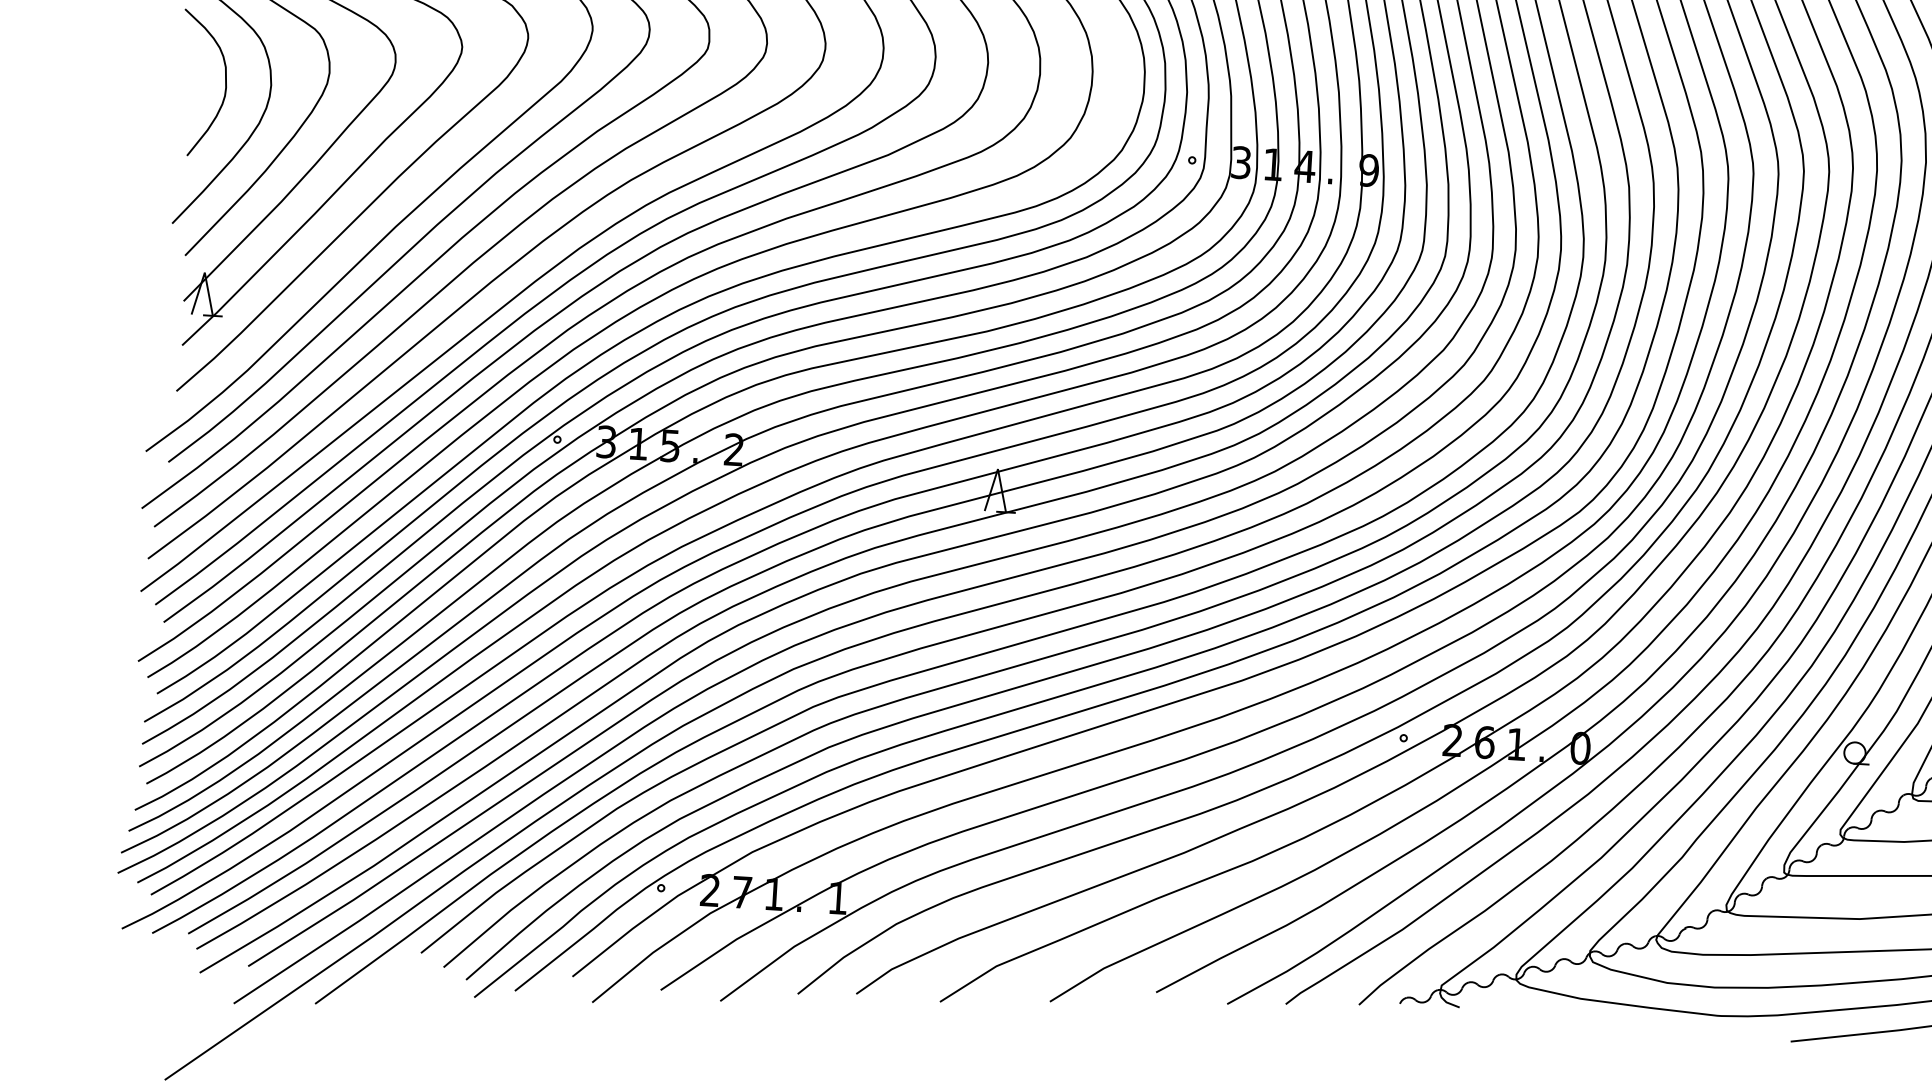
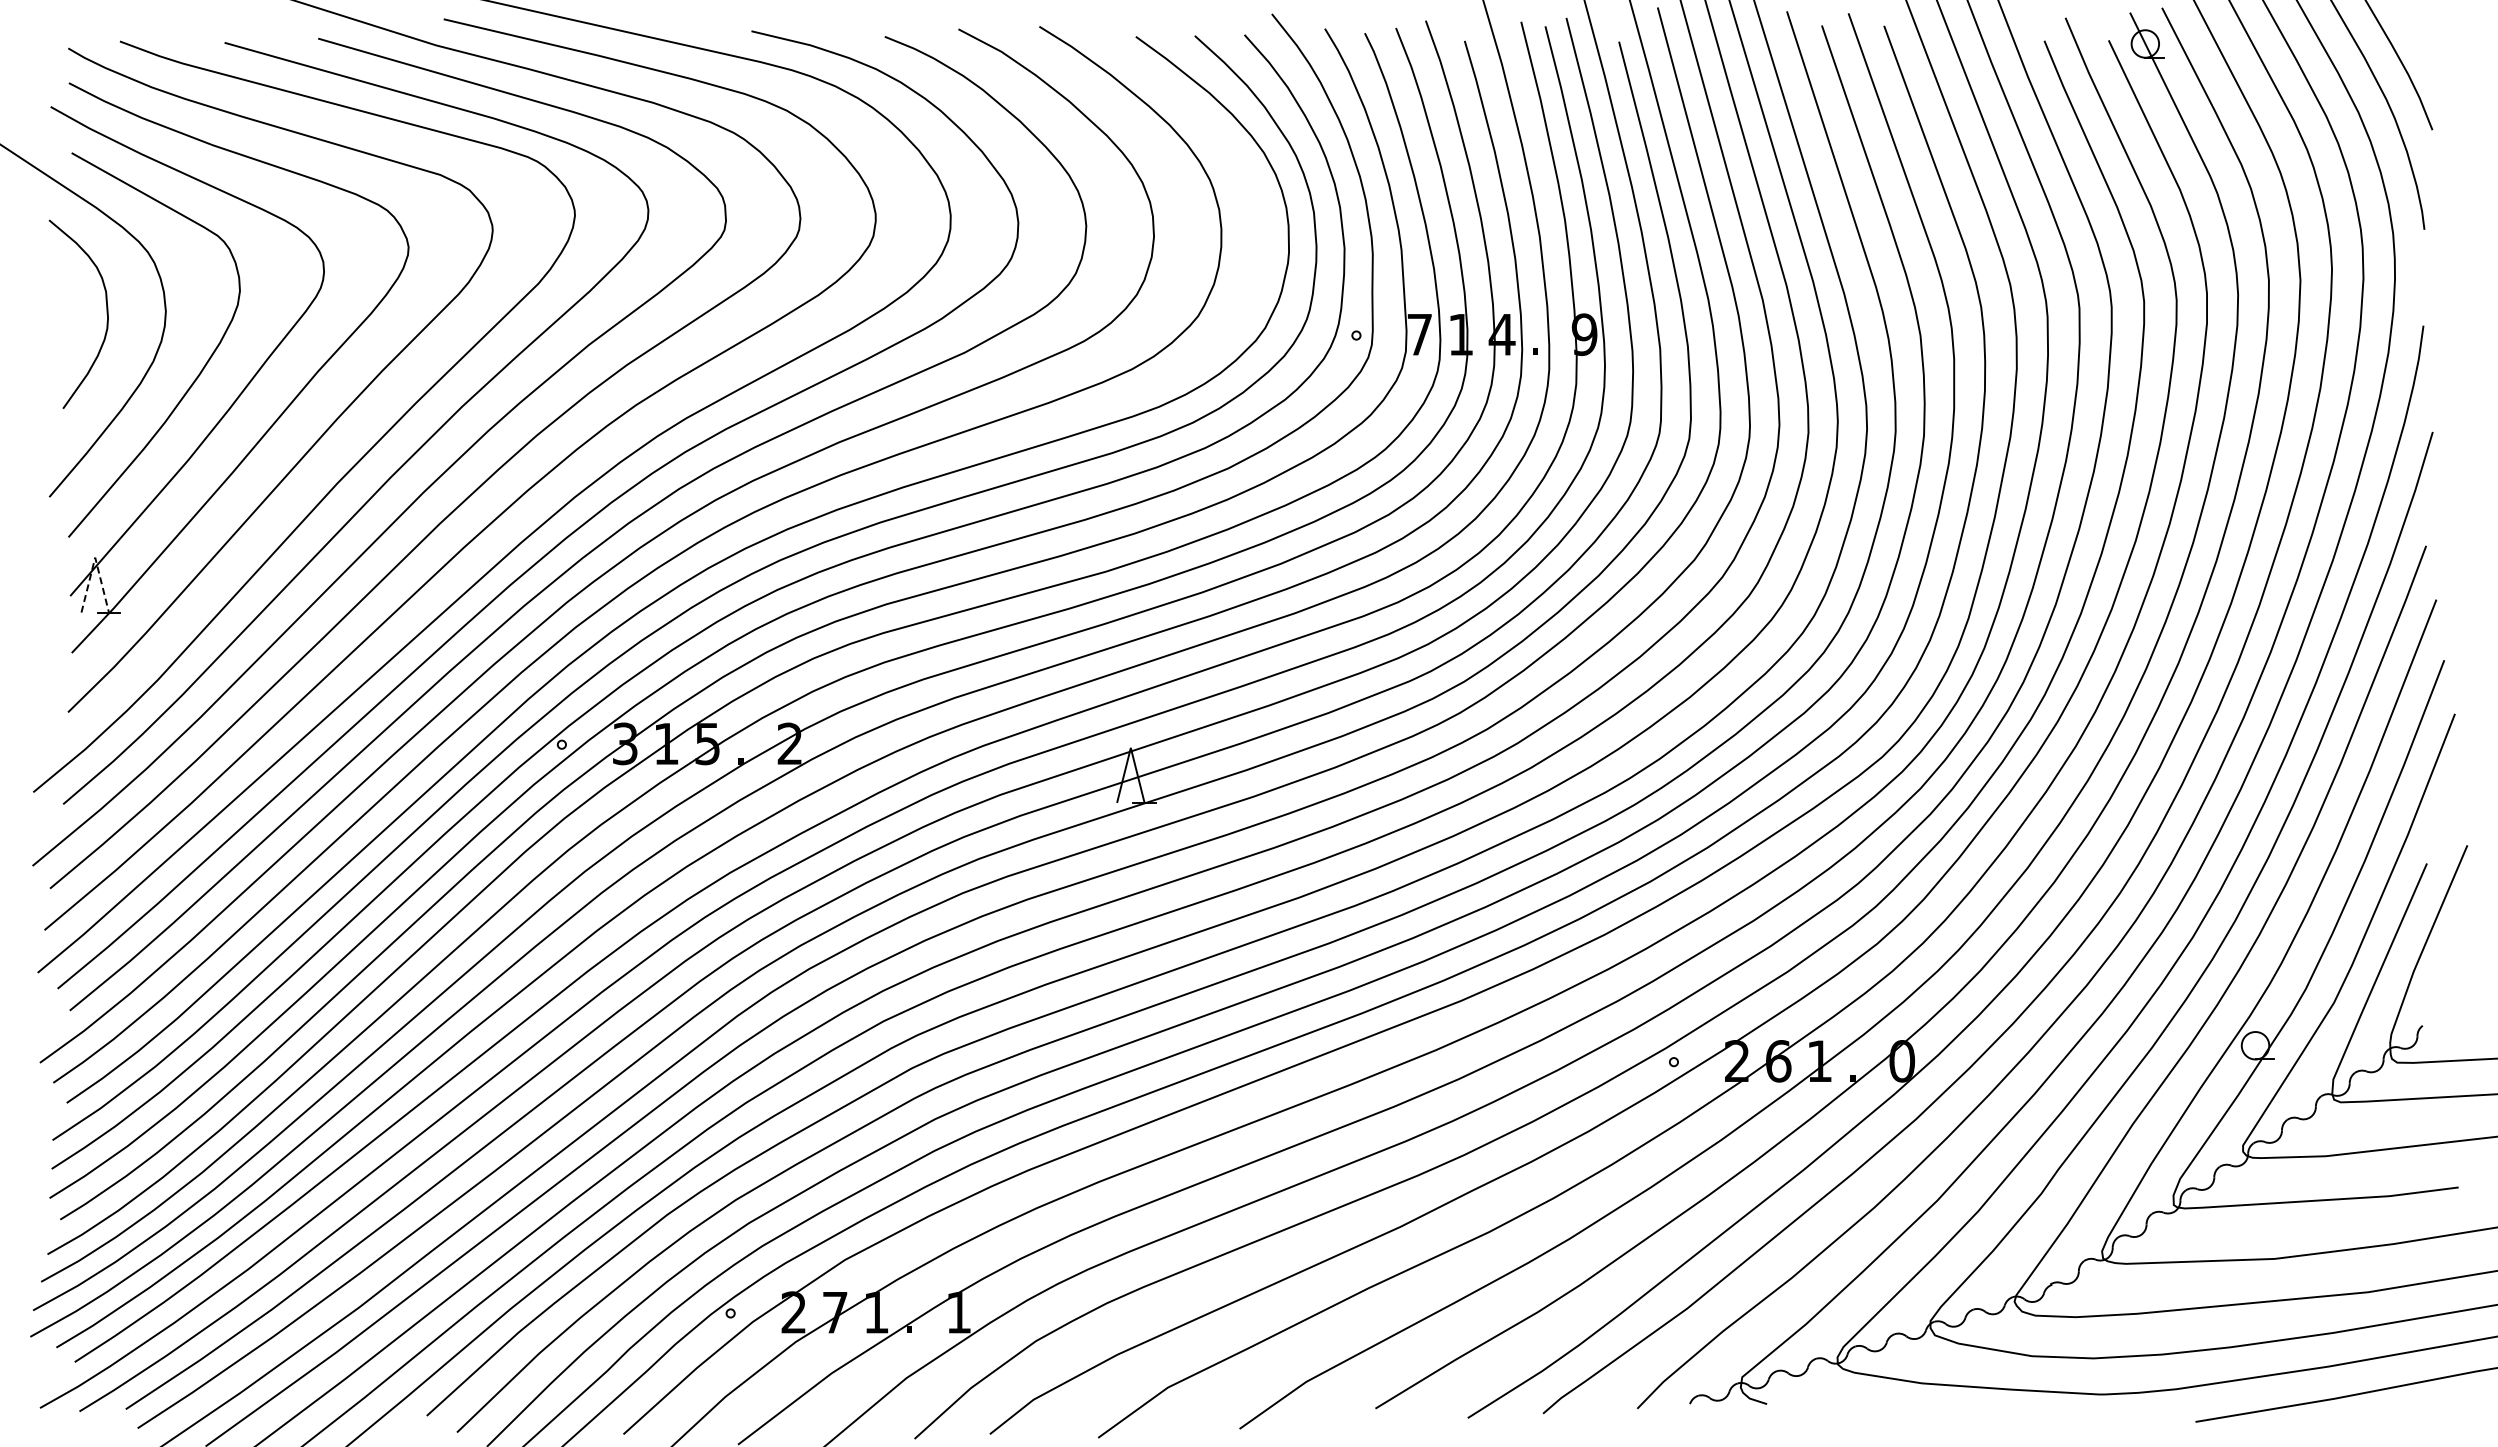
text: (1241, 162) -> (1419, 334), 3 -> 7
line: (205, 272) -> (95, 557), solid -> dashed

